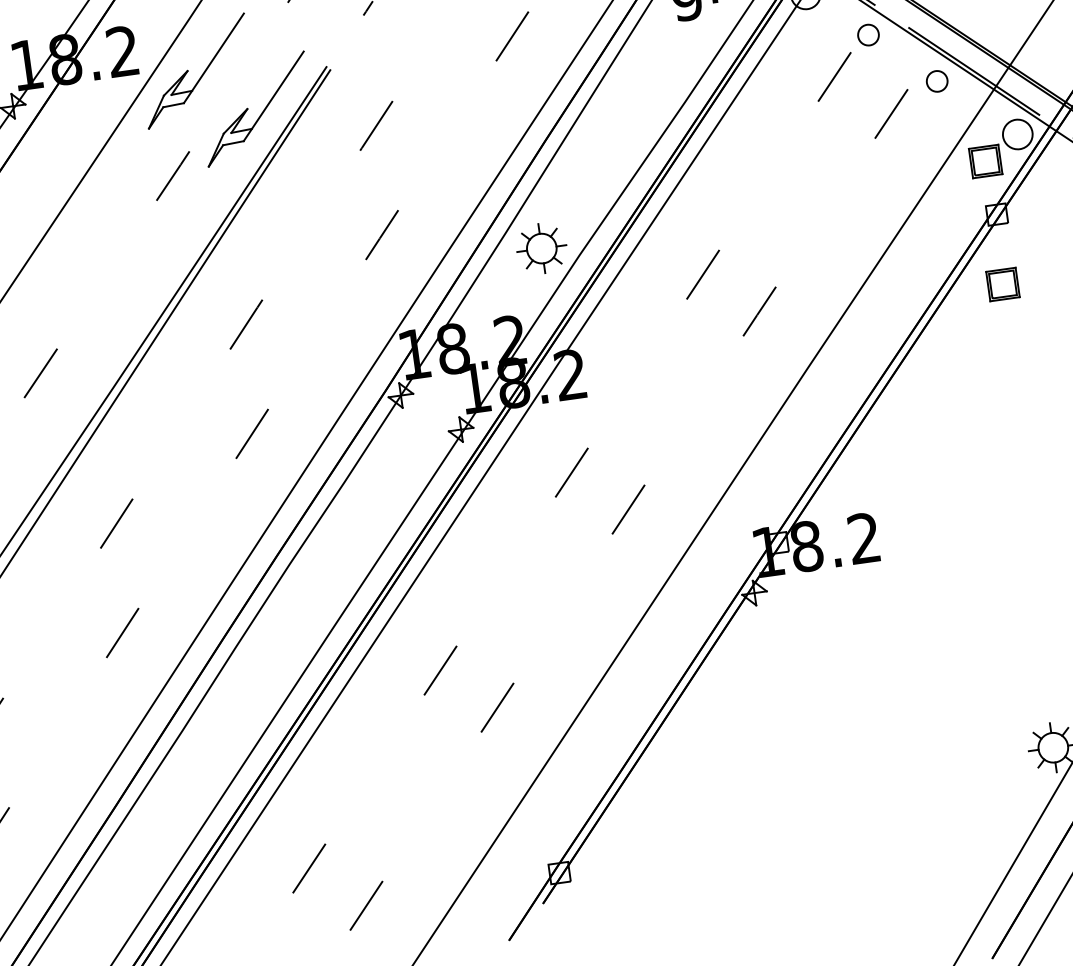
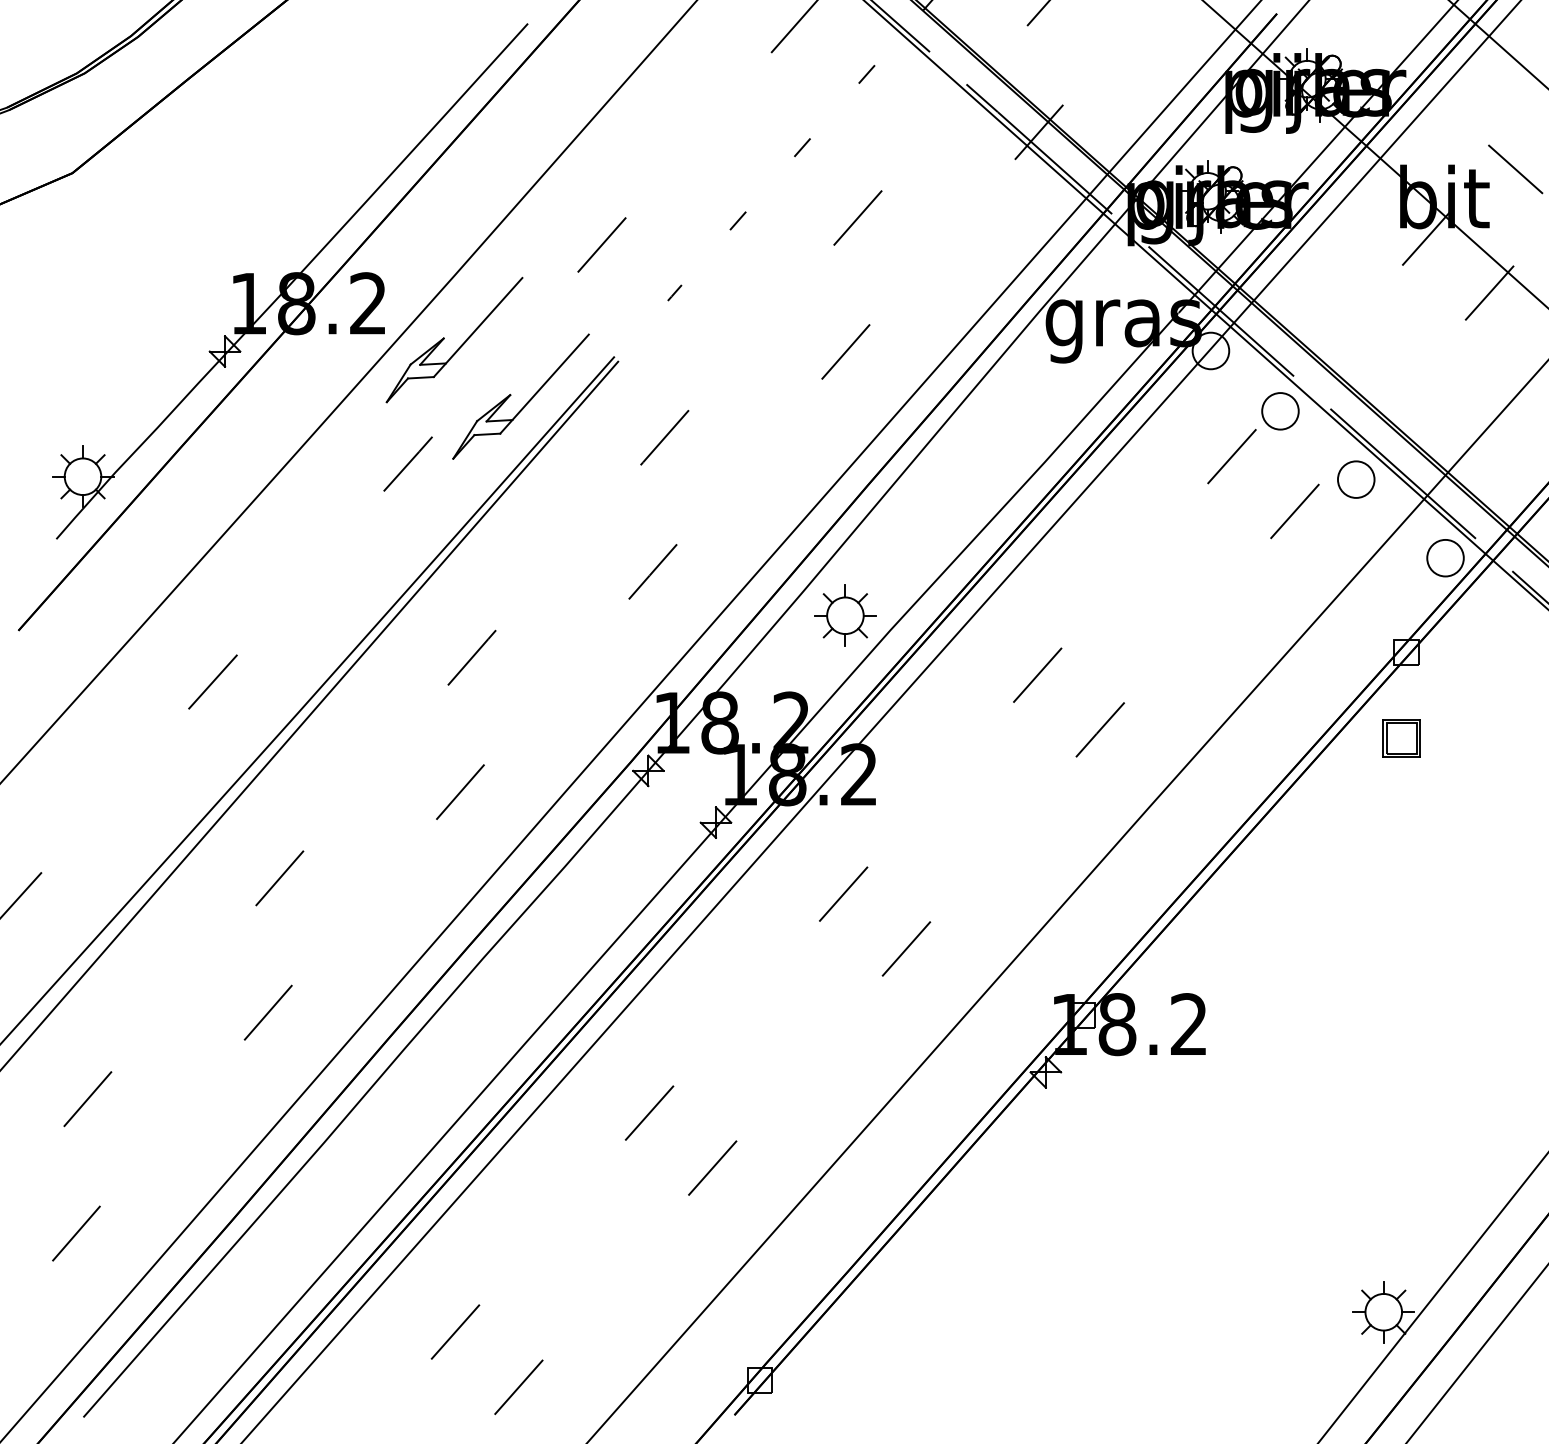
part: (868, 35) -> (1280, 411), size x1.43
part: (937, 81) -> (1356, 479), size x1.43
part: (985, 161) -> (1401, 585), removed

